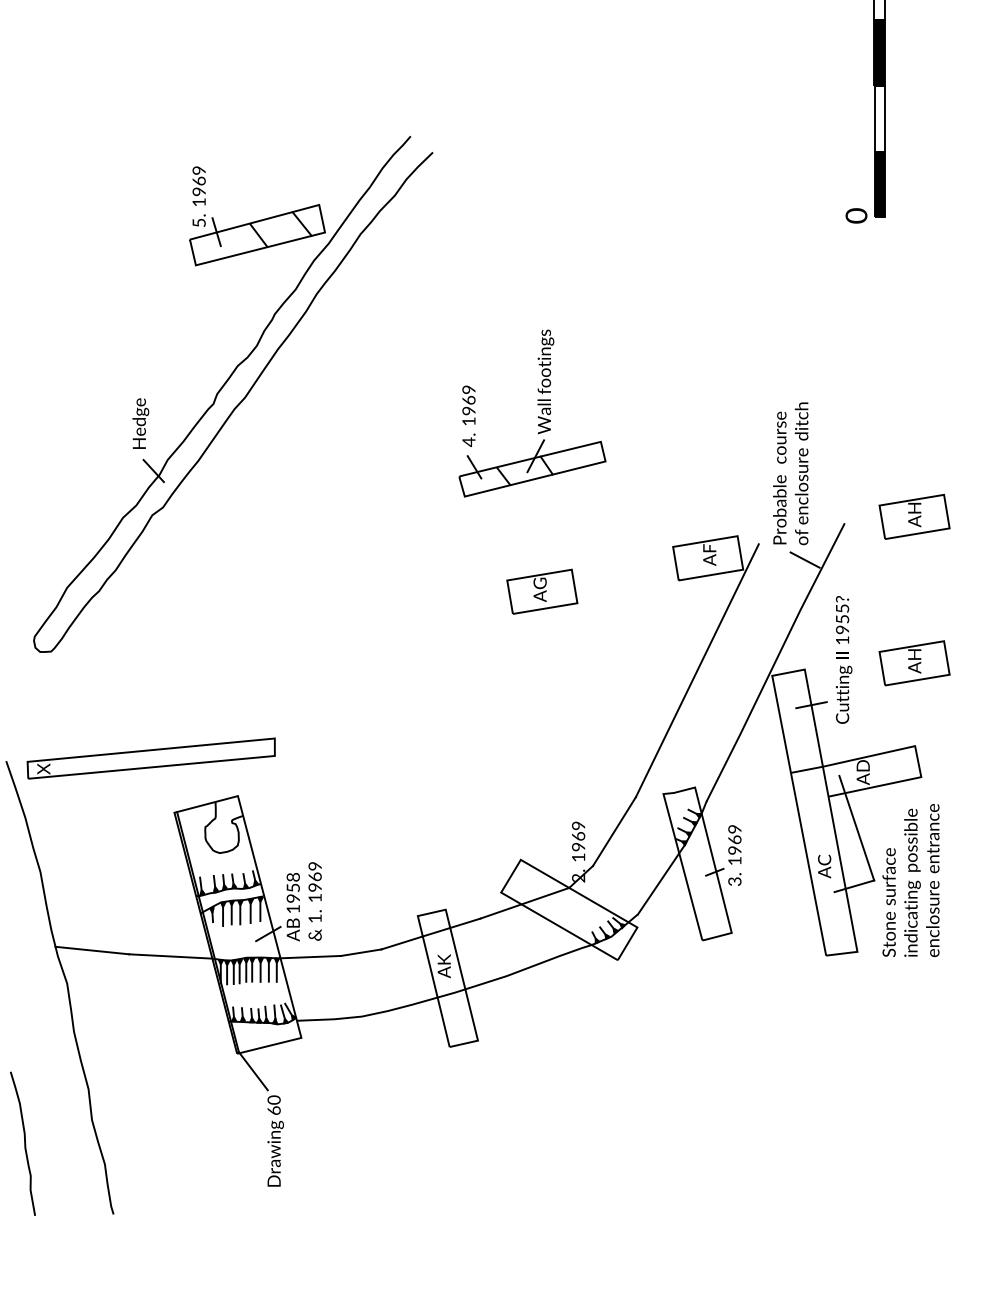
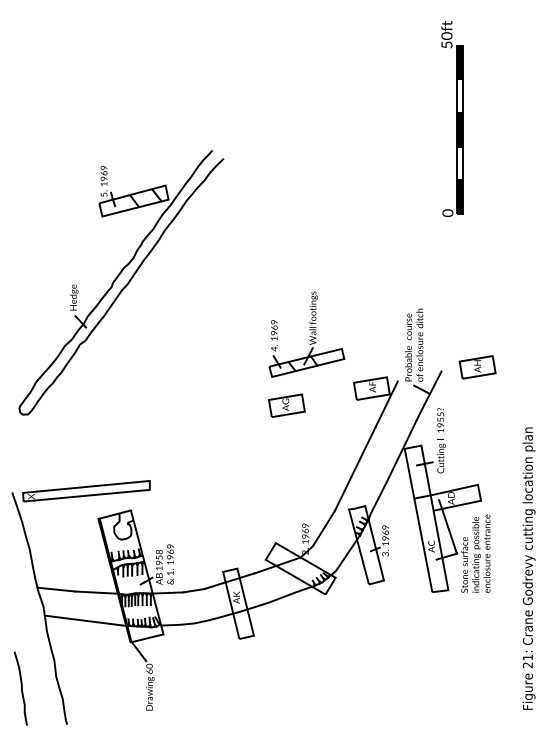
part: (233, 394) -> (121, 282), moved
part: (531, 413) -> (306, 334), moved
part: (914, 663) -> (477, 442), removed
line: (149, 1010) -> (85, 620), added

